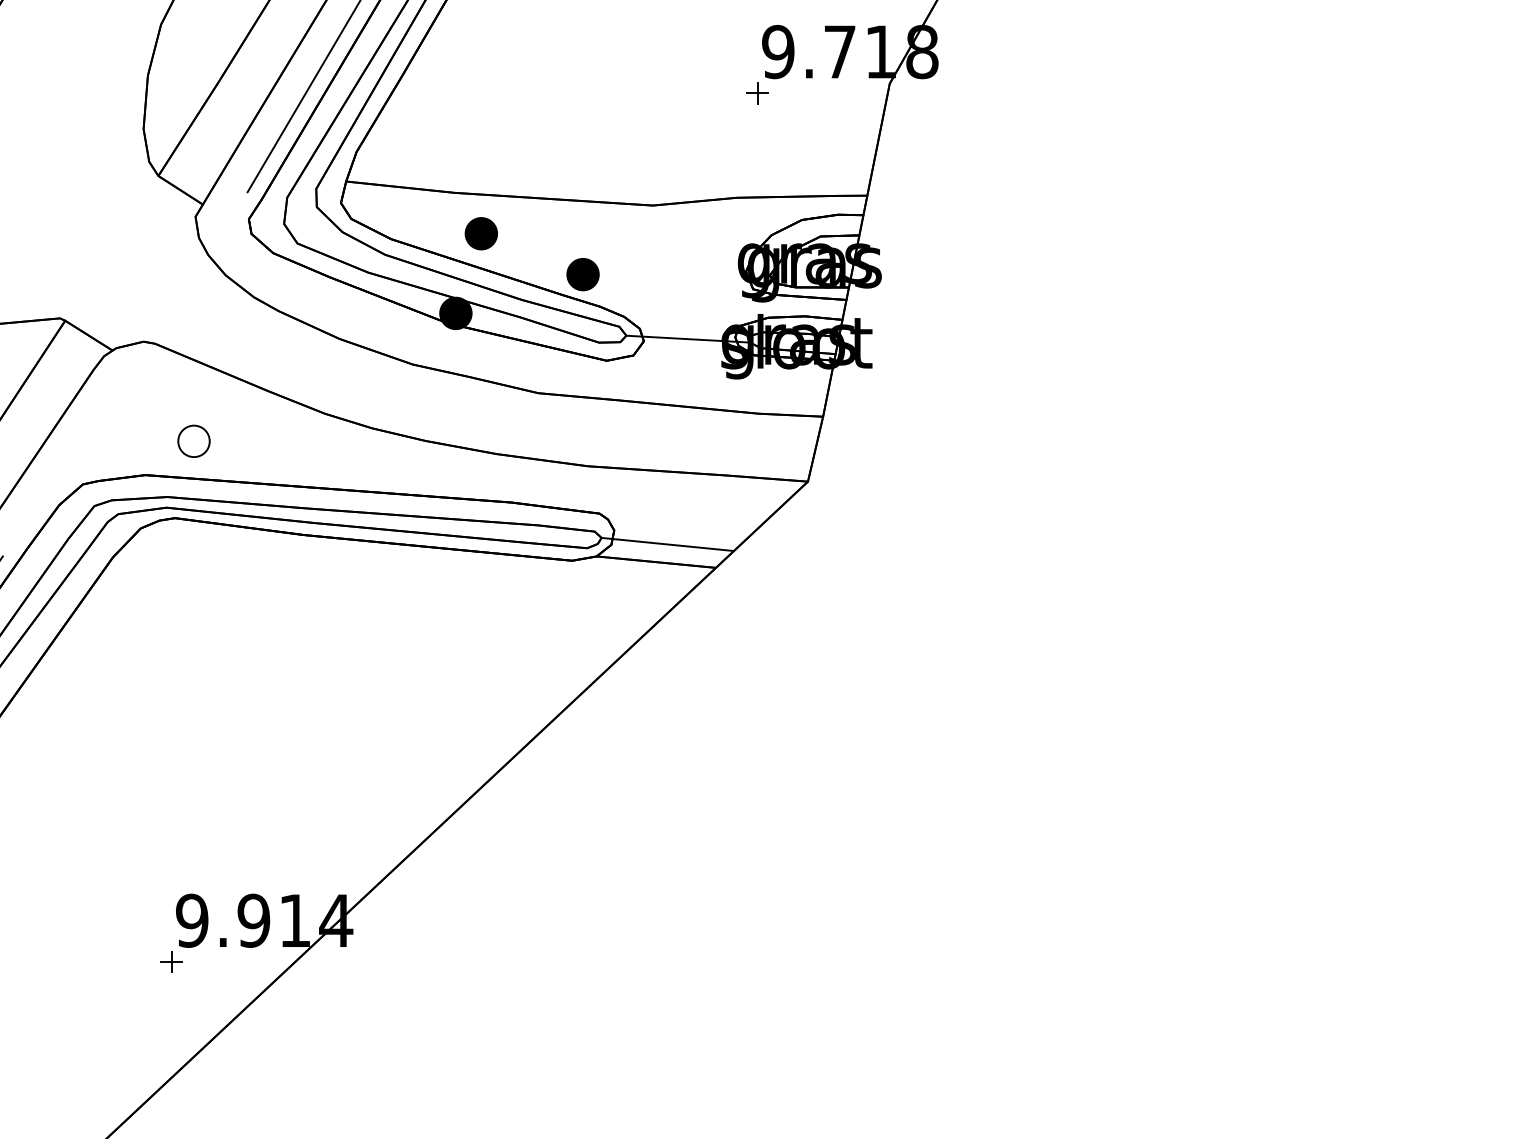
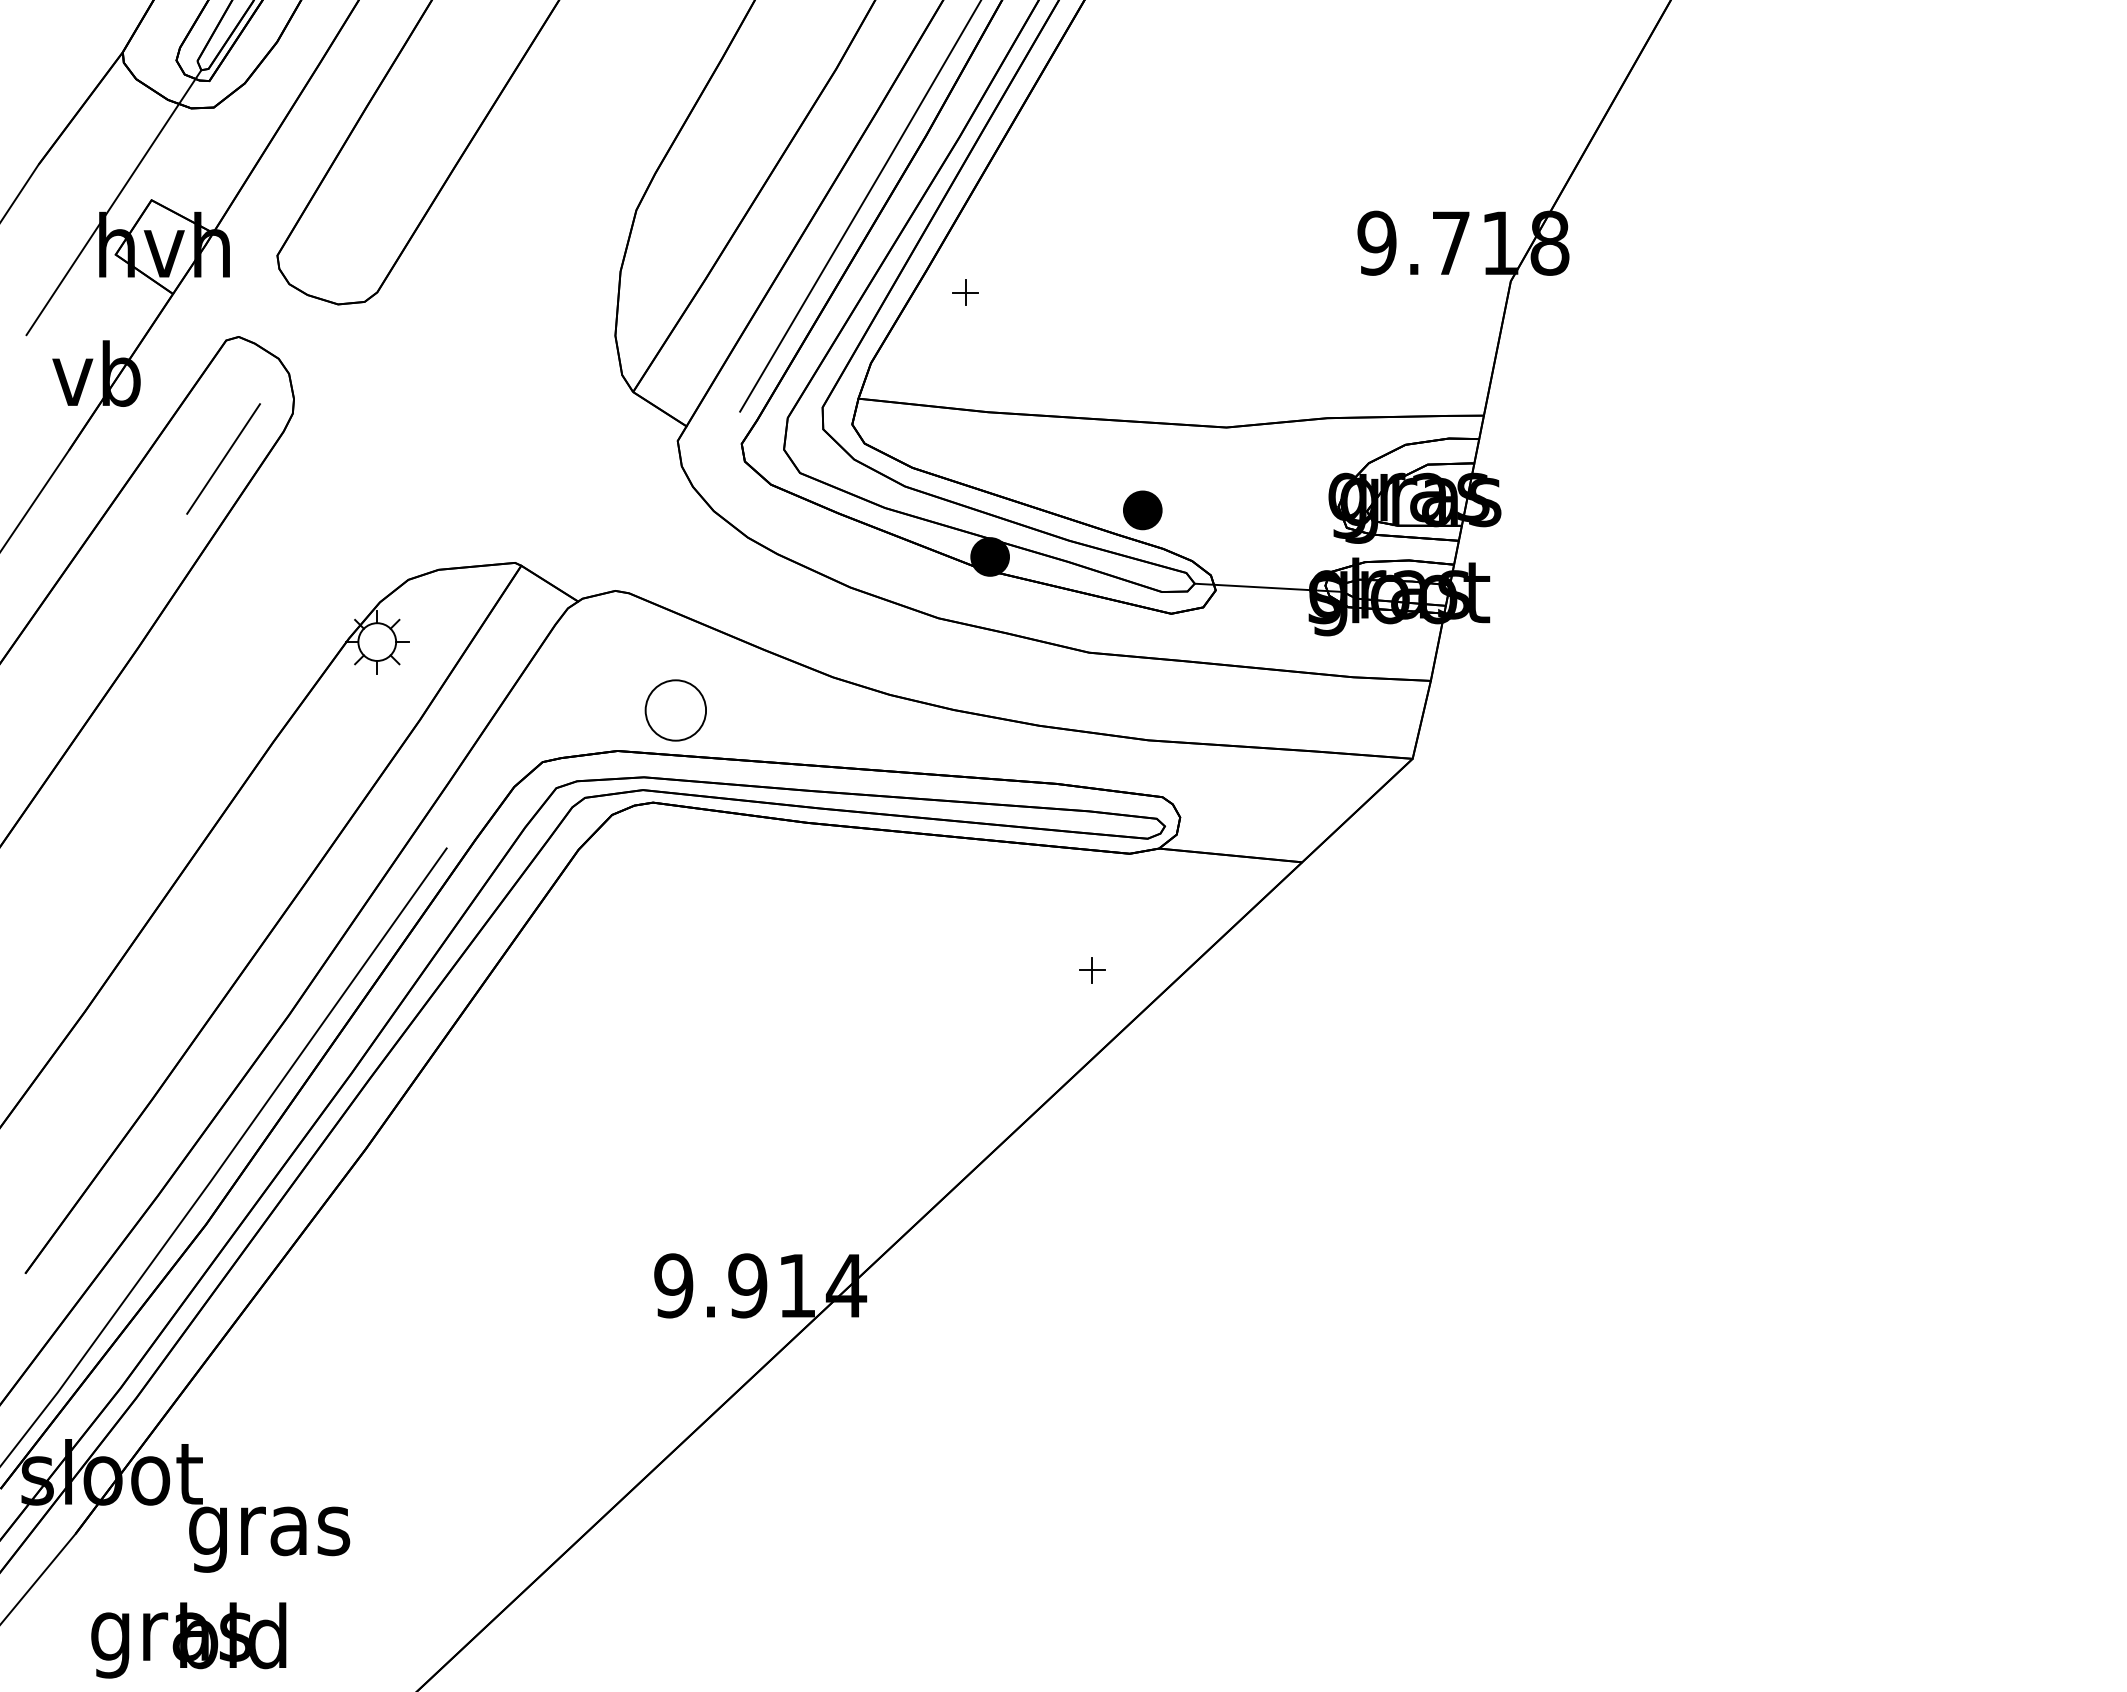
part: (757, 93) -> (965, 292), moved
part: (481, 233) -> (1020, 461), removed
part: (193, 441) -> (675, 710), size x1.6
line: (667, 544) -> (1243, 834), removed
part: (172, 962) -> (1092, 970), moved

